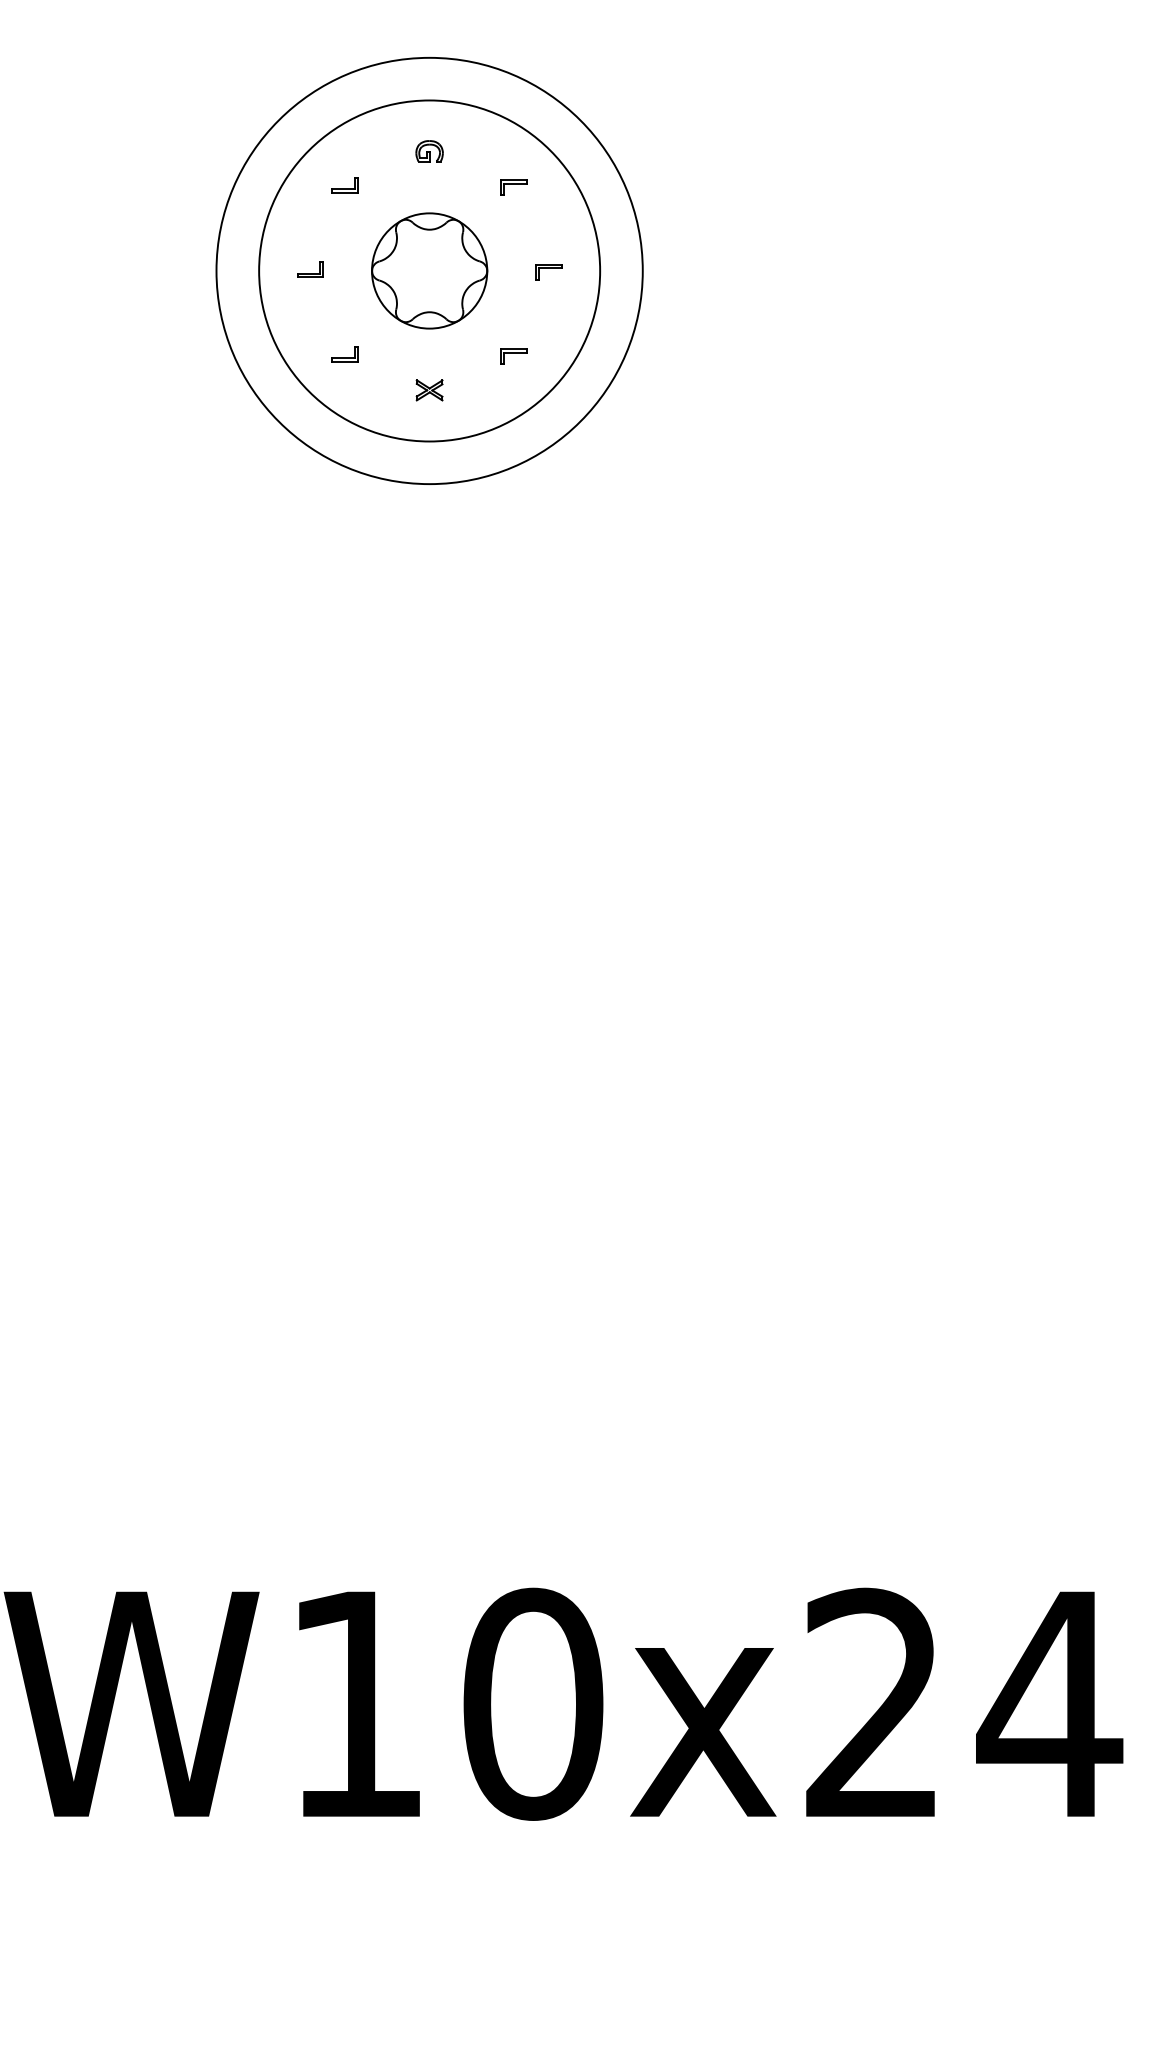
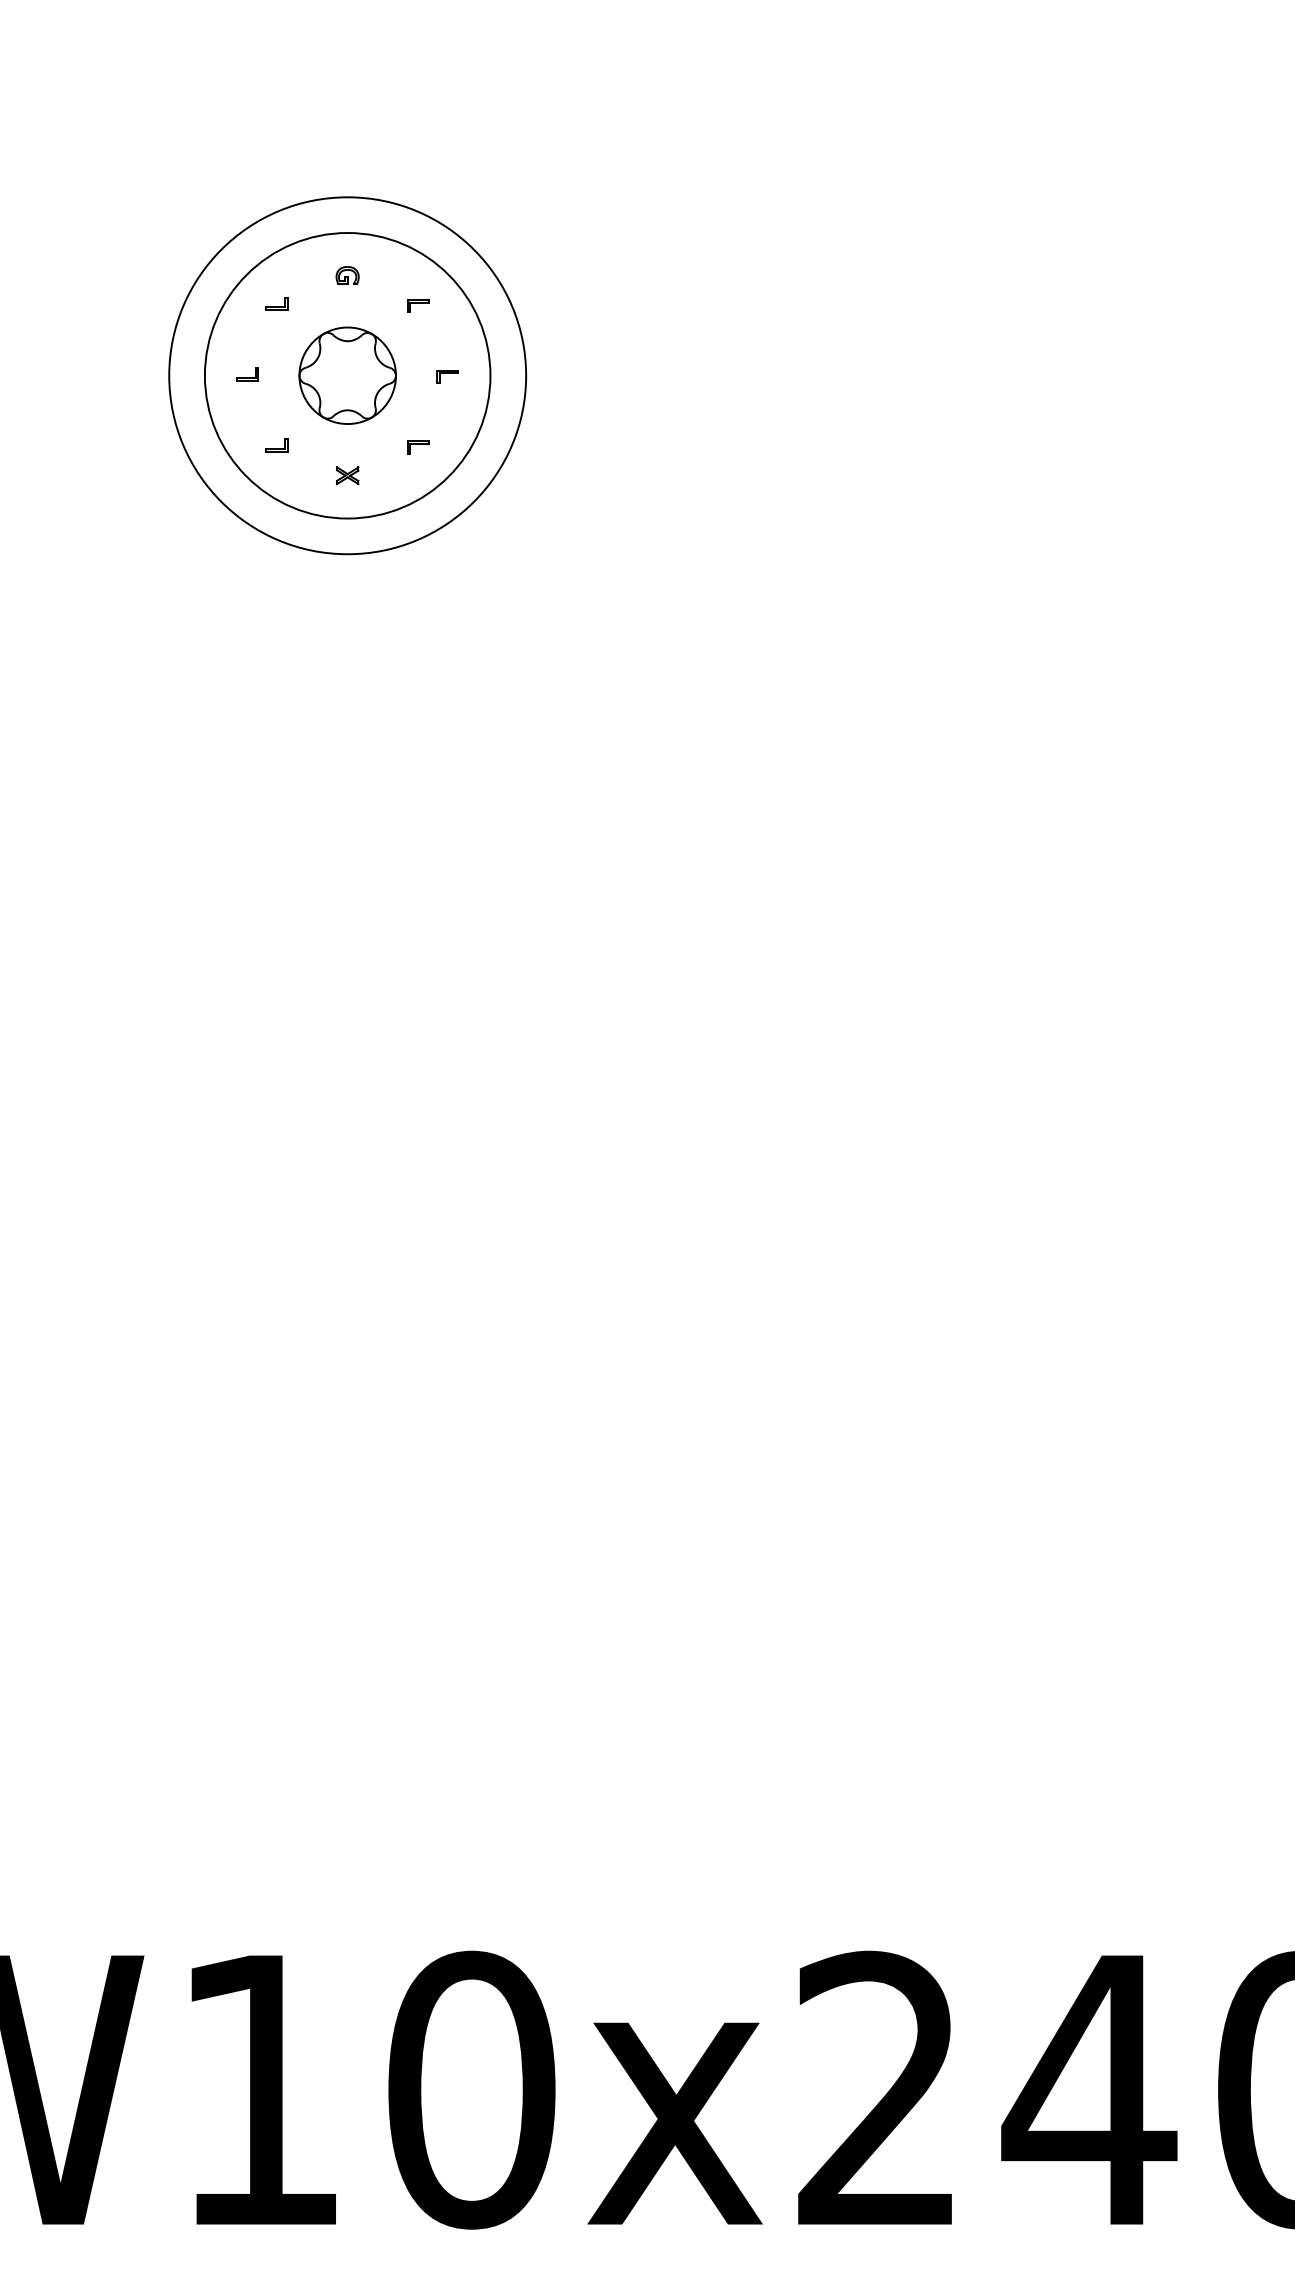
part: (429, 270) -> (347, 375), size x0.7

